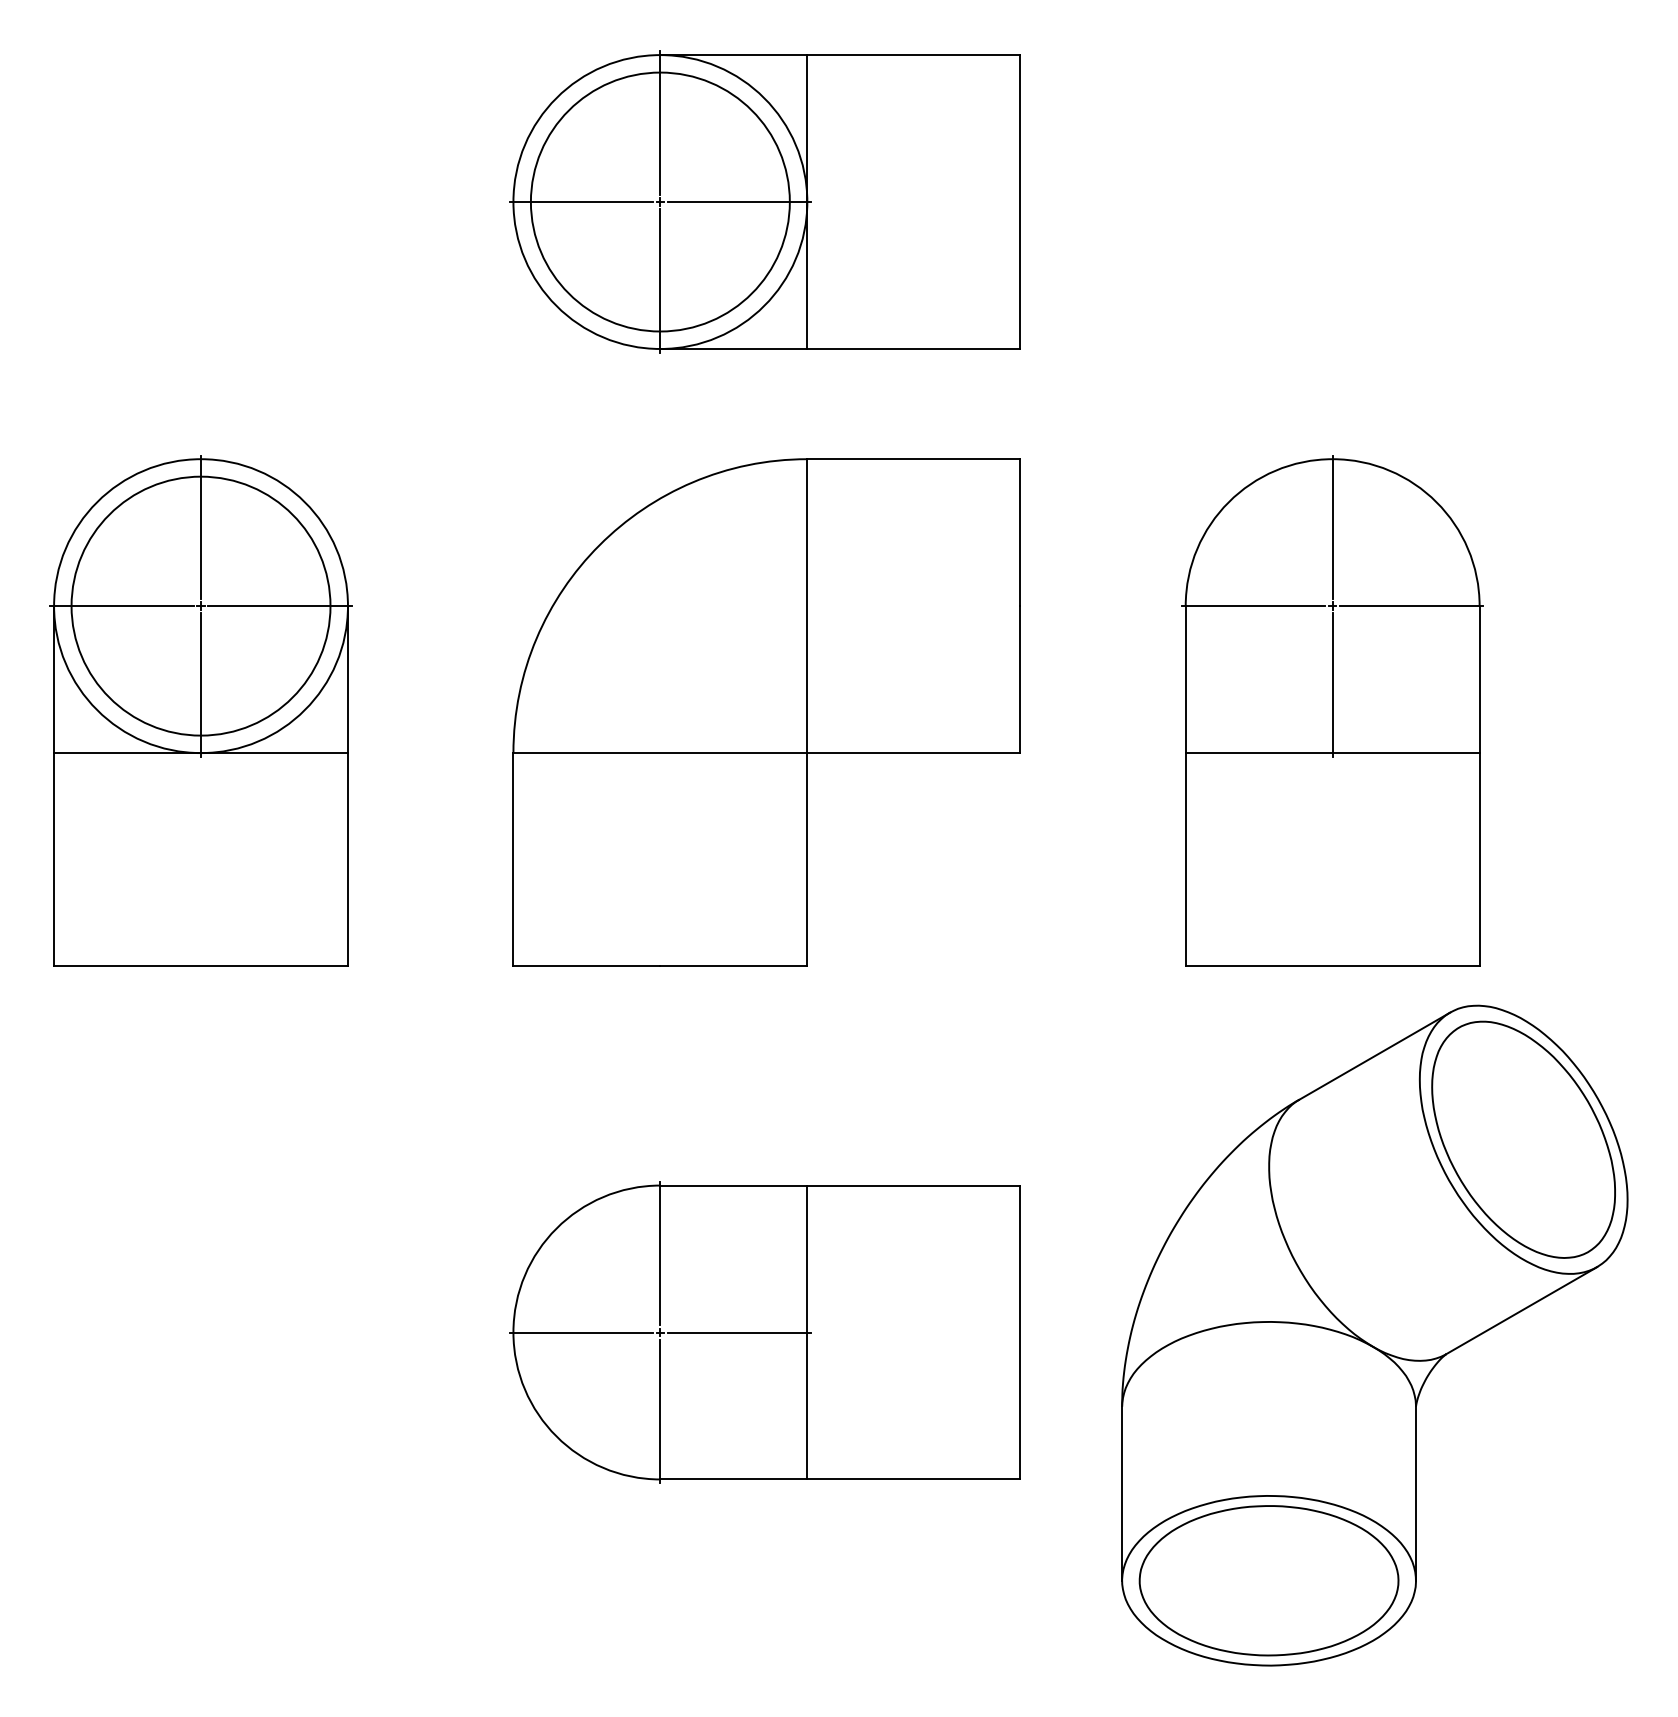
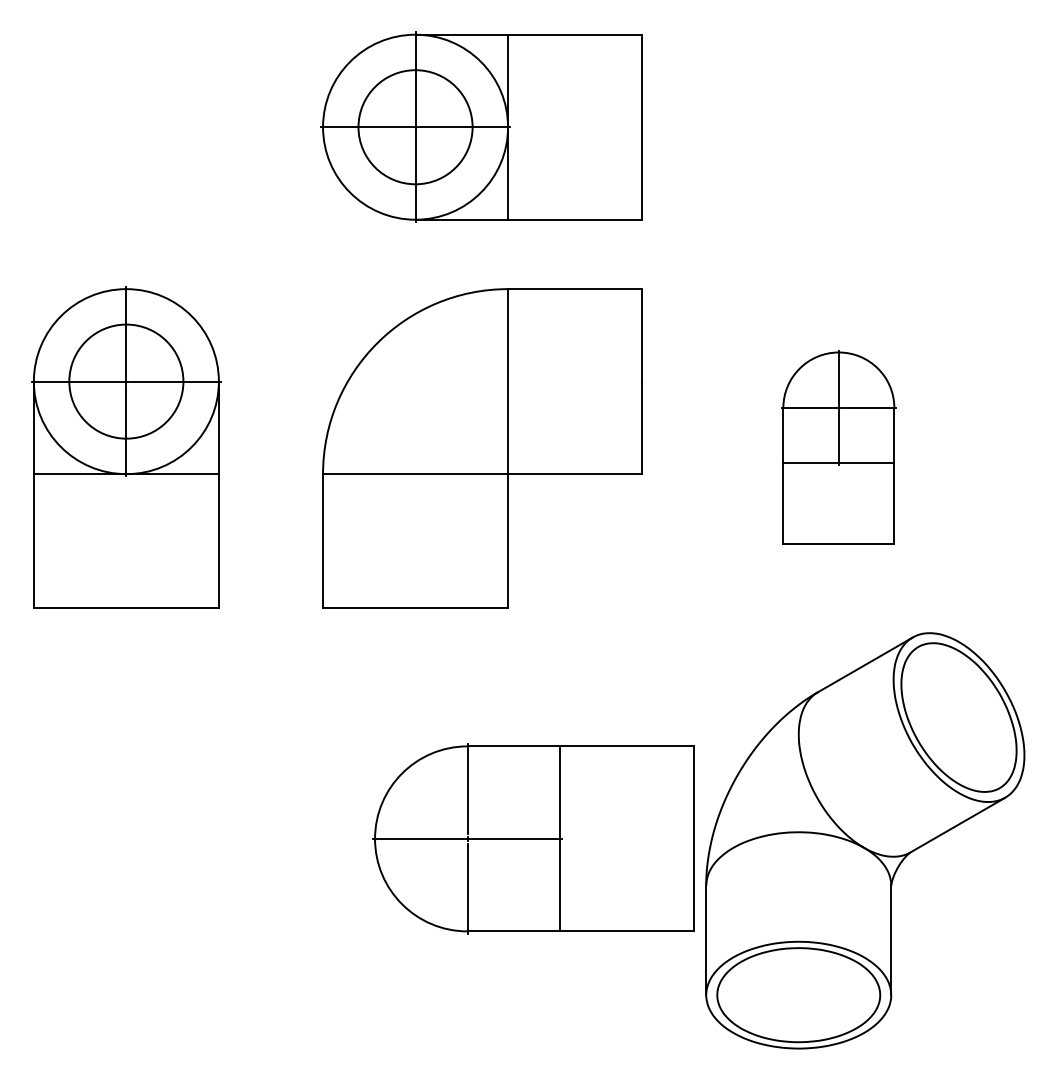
circle: (660, 200) -> (415, 126), size x0.7
circle: (199, 605) -> (125, 381), size x0.7
part: (1332, 710) -> (838, 447), size x0.6
part: (765, 1331) -> (533, 838), moved

